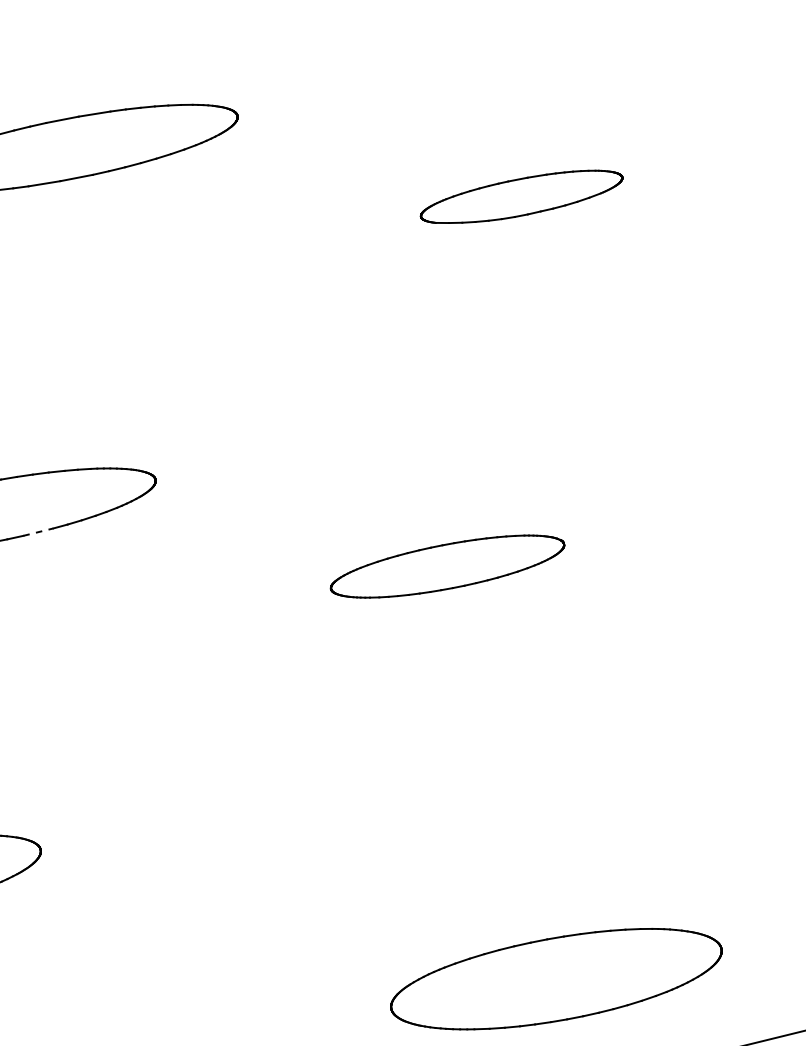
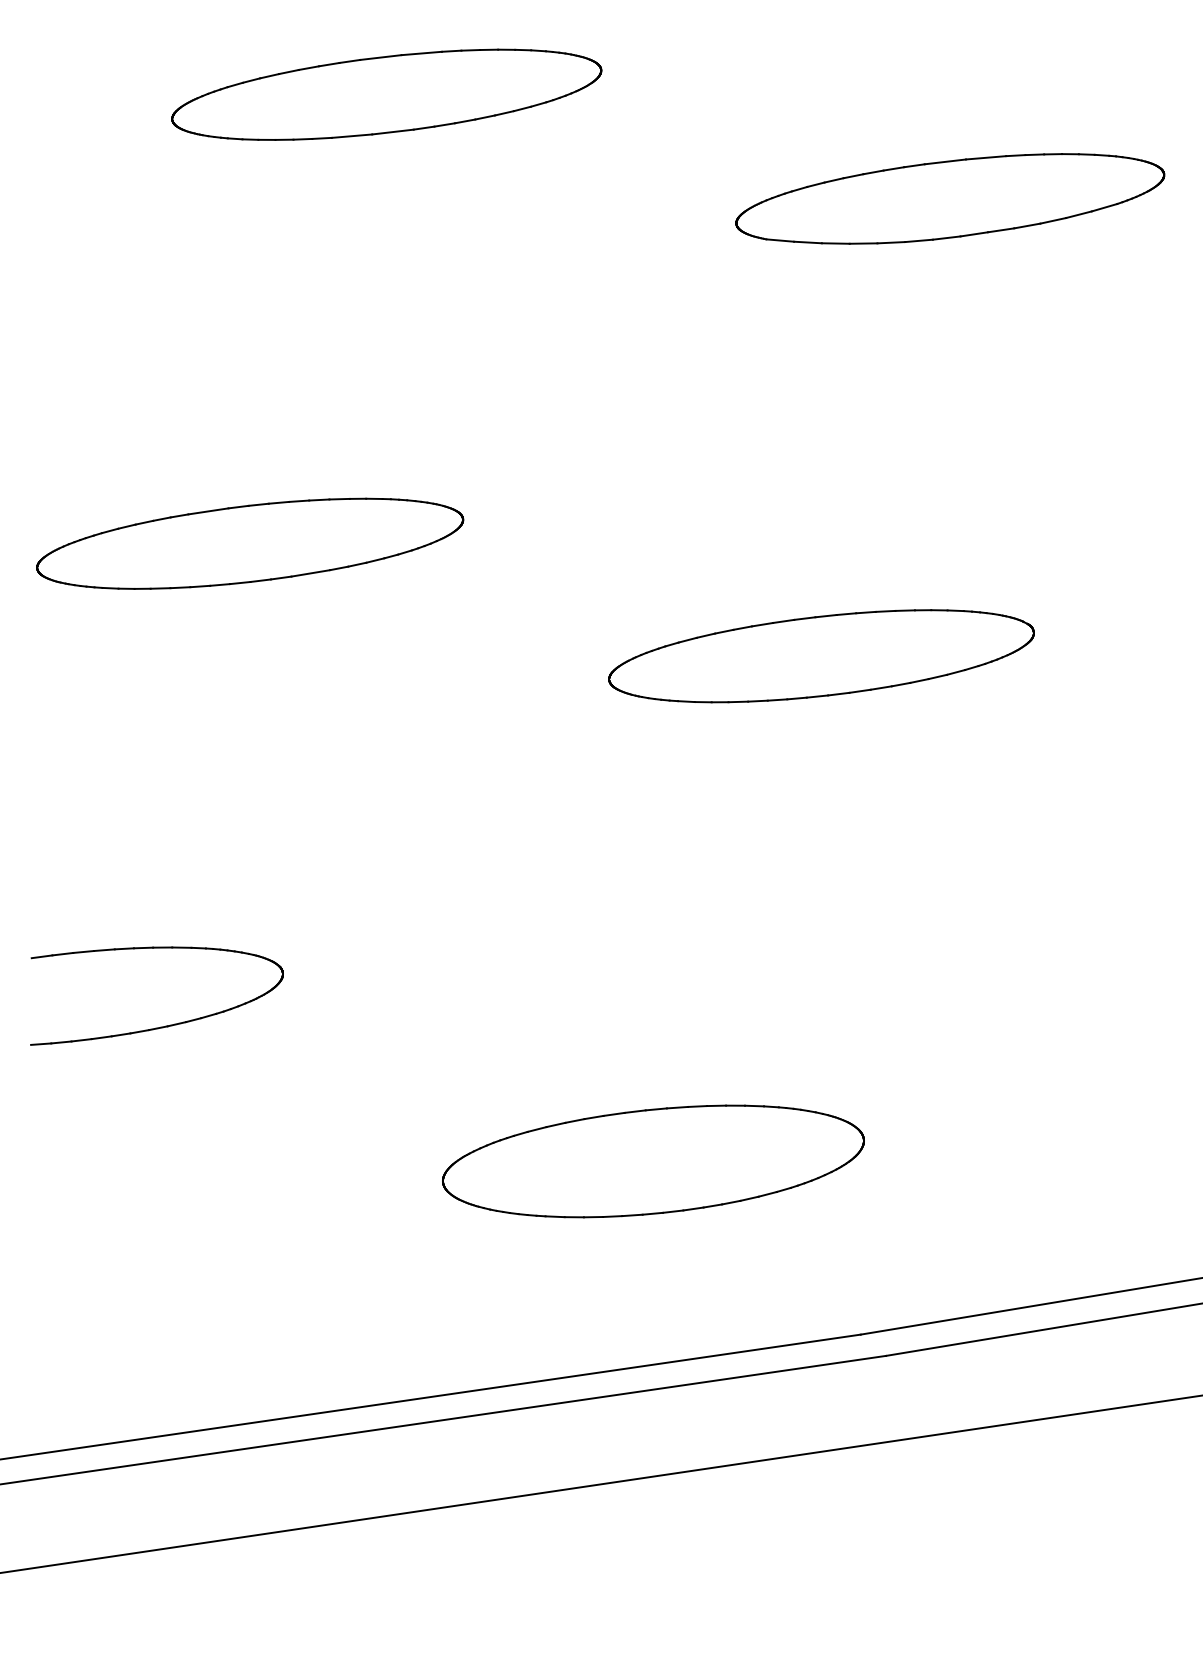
part: (521, 196) -> (950, 198), size x1.67
line: (38, 532) -> (310, 573), dashed -> solid
part: (447, 566) -> (821, 656), size x1.43
part: (556, 979) -> (653, 1161), moved

